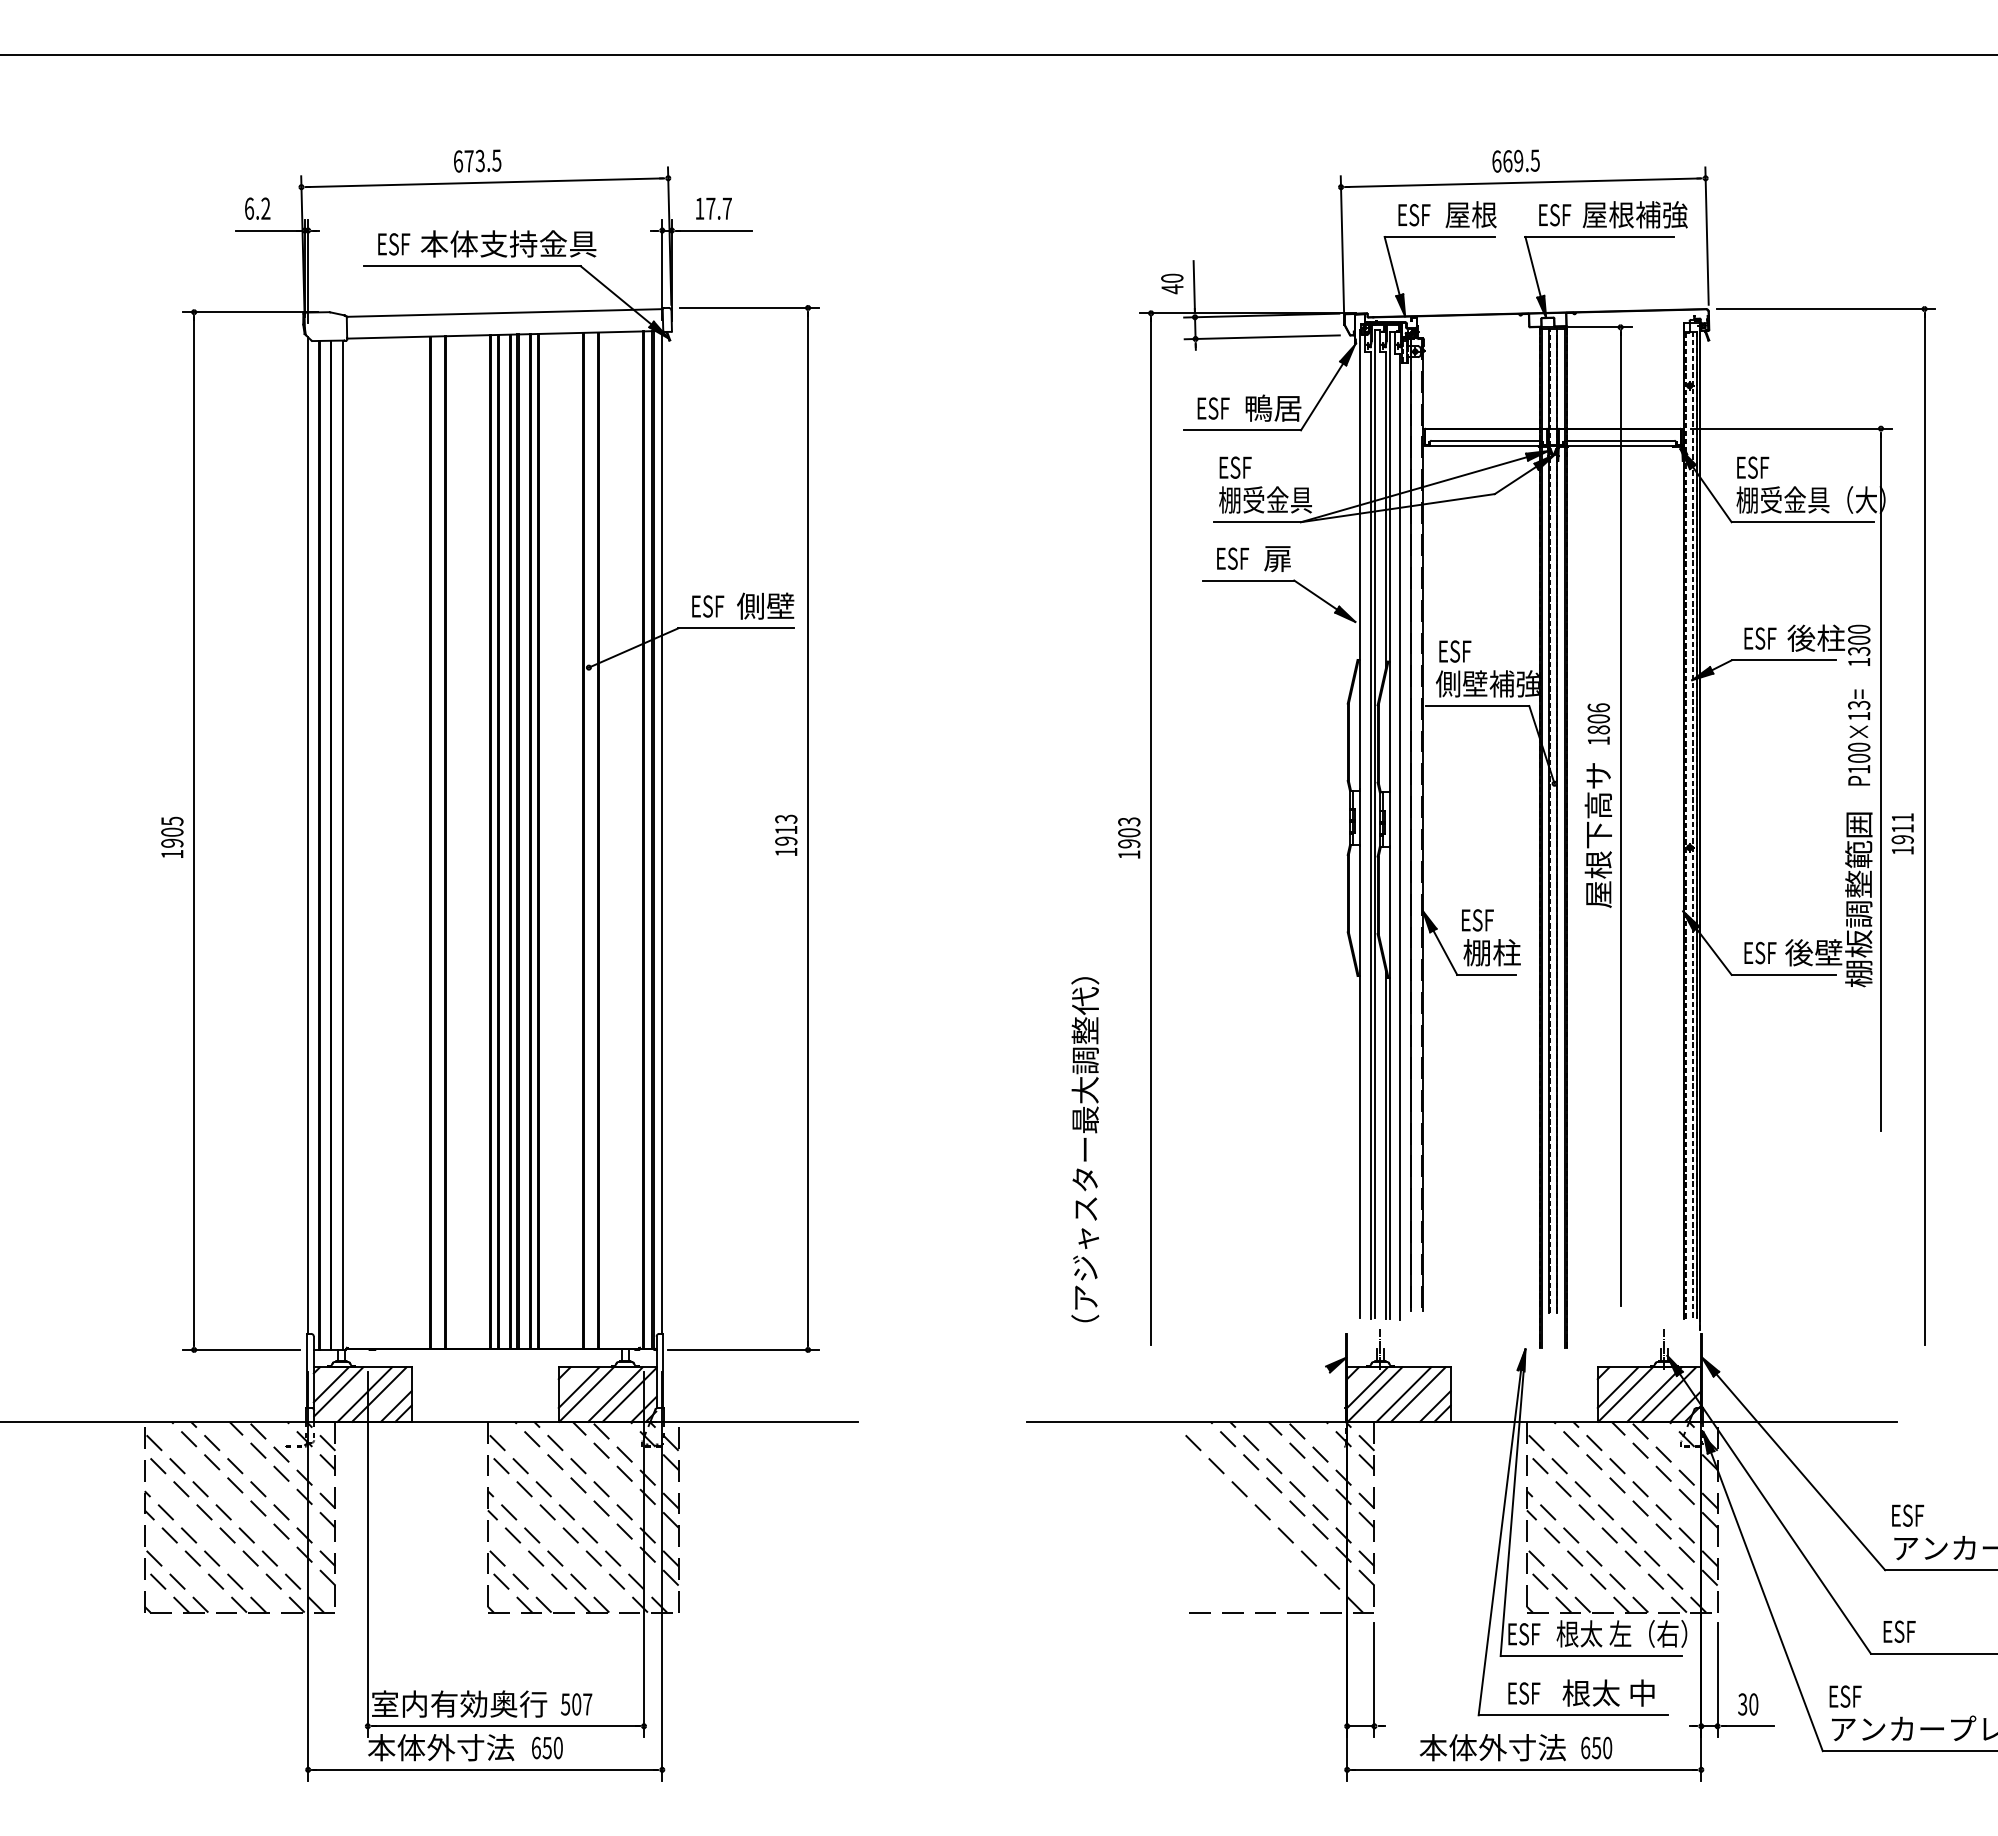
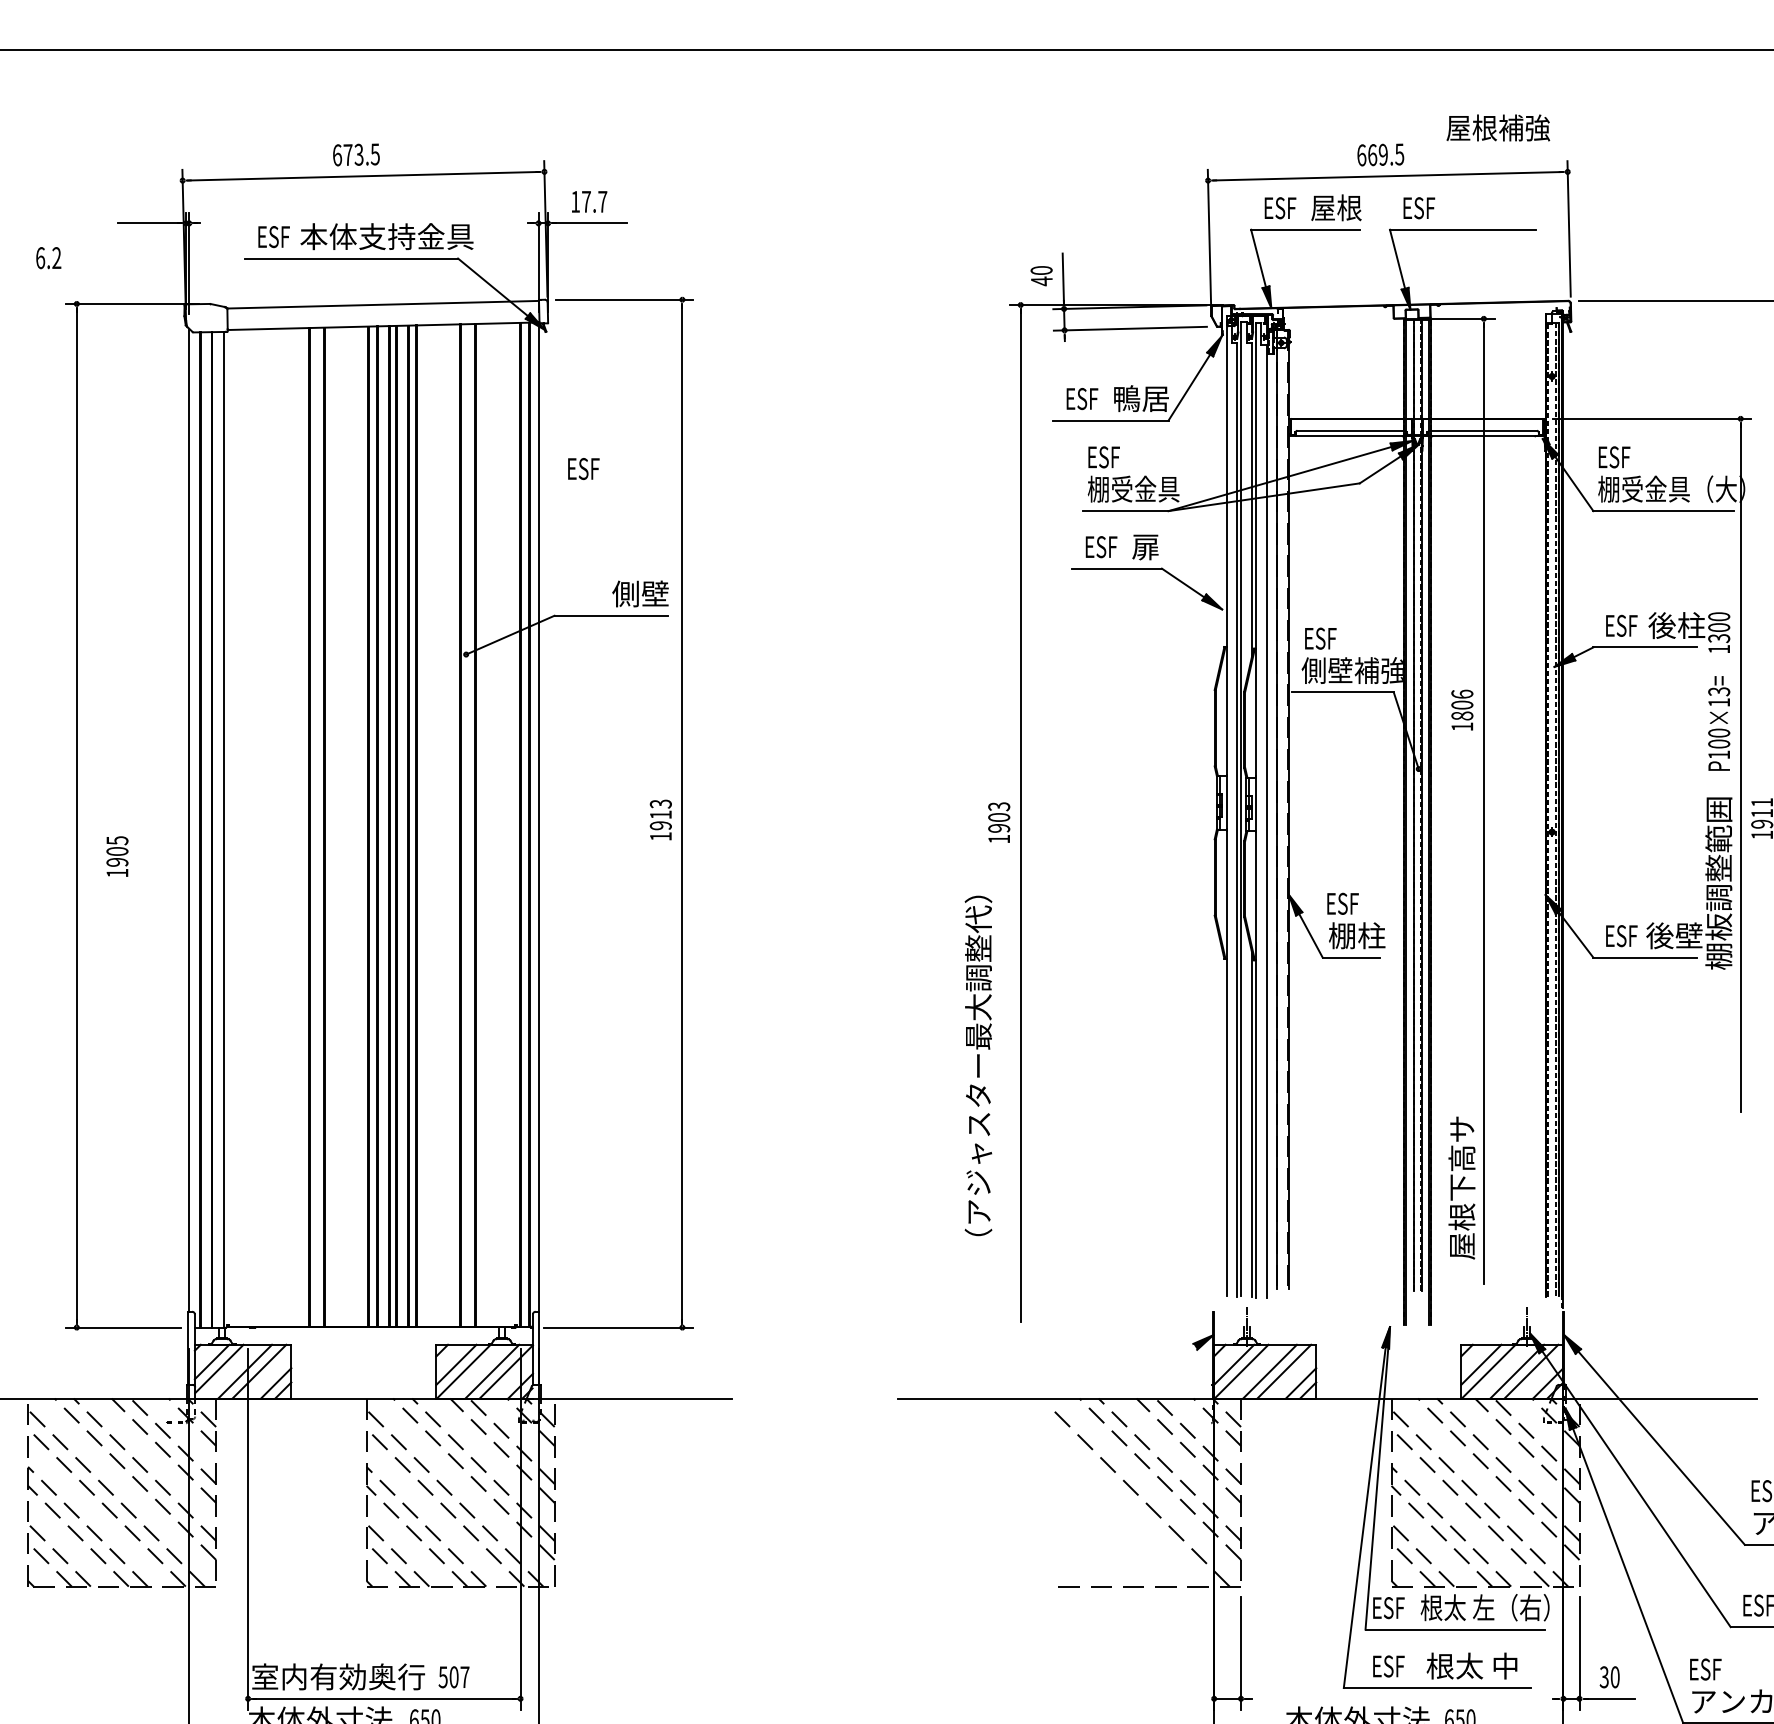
text: (257, 208) -> (48, 257), moved
text: (1634, 214) -> (1497, 127), moved
text: (708, 606) -> (584, 468), moved
text: (1597, 835) -> (1461, 1188), moved
text: (172, 836) -> (117, 855), moved
text: (1085, 1149) -> (978, 1065), moved

